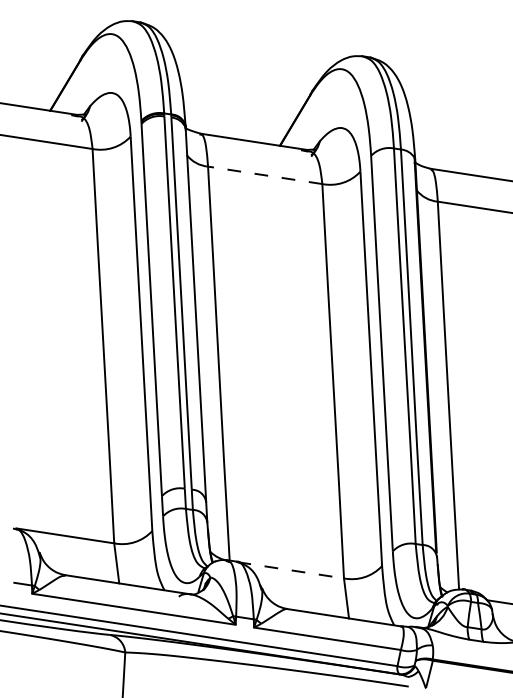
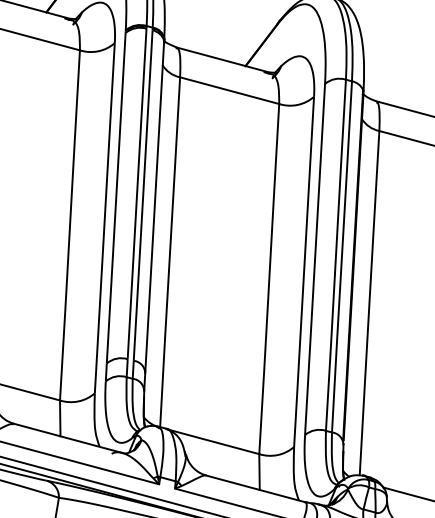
line: (265, 175) -> (229, 90), dashed -> solid
line: (290, 570) -> (212, 441), dashed -> solid

